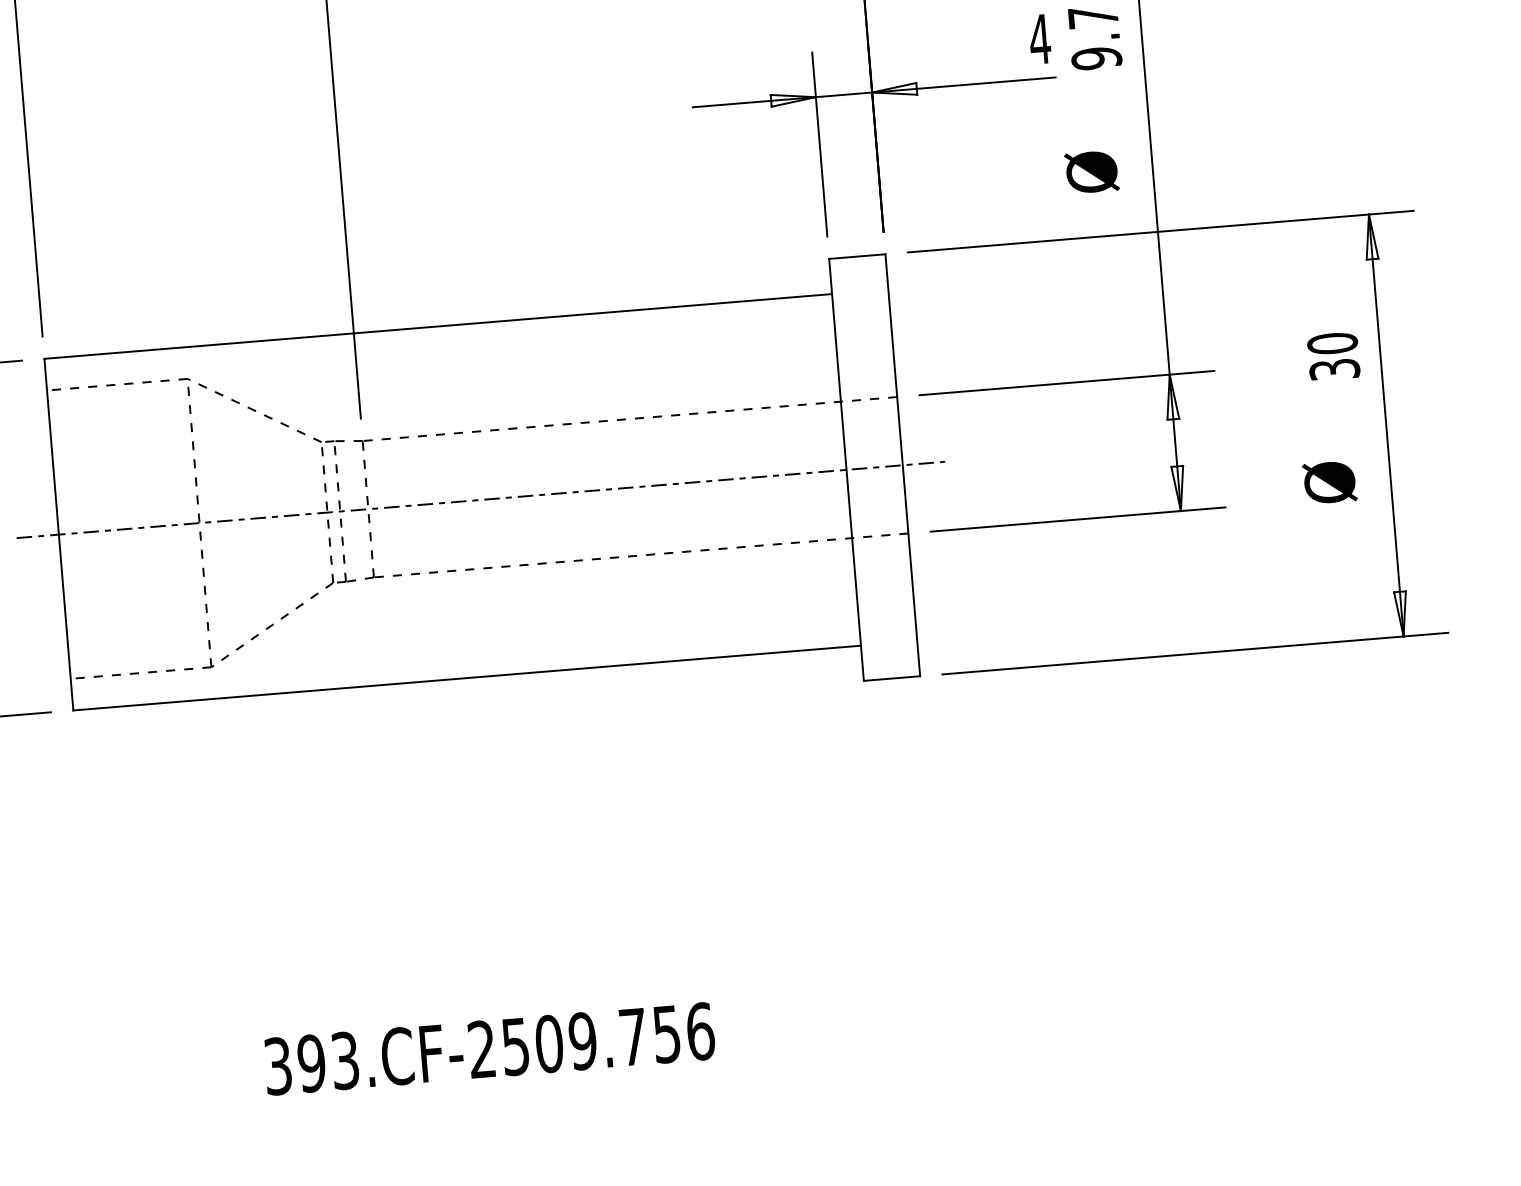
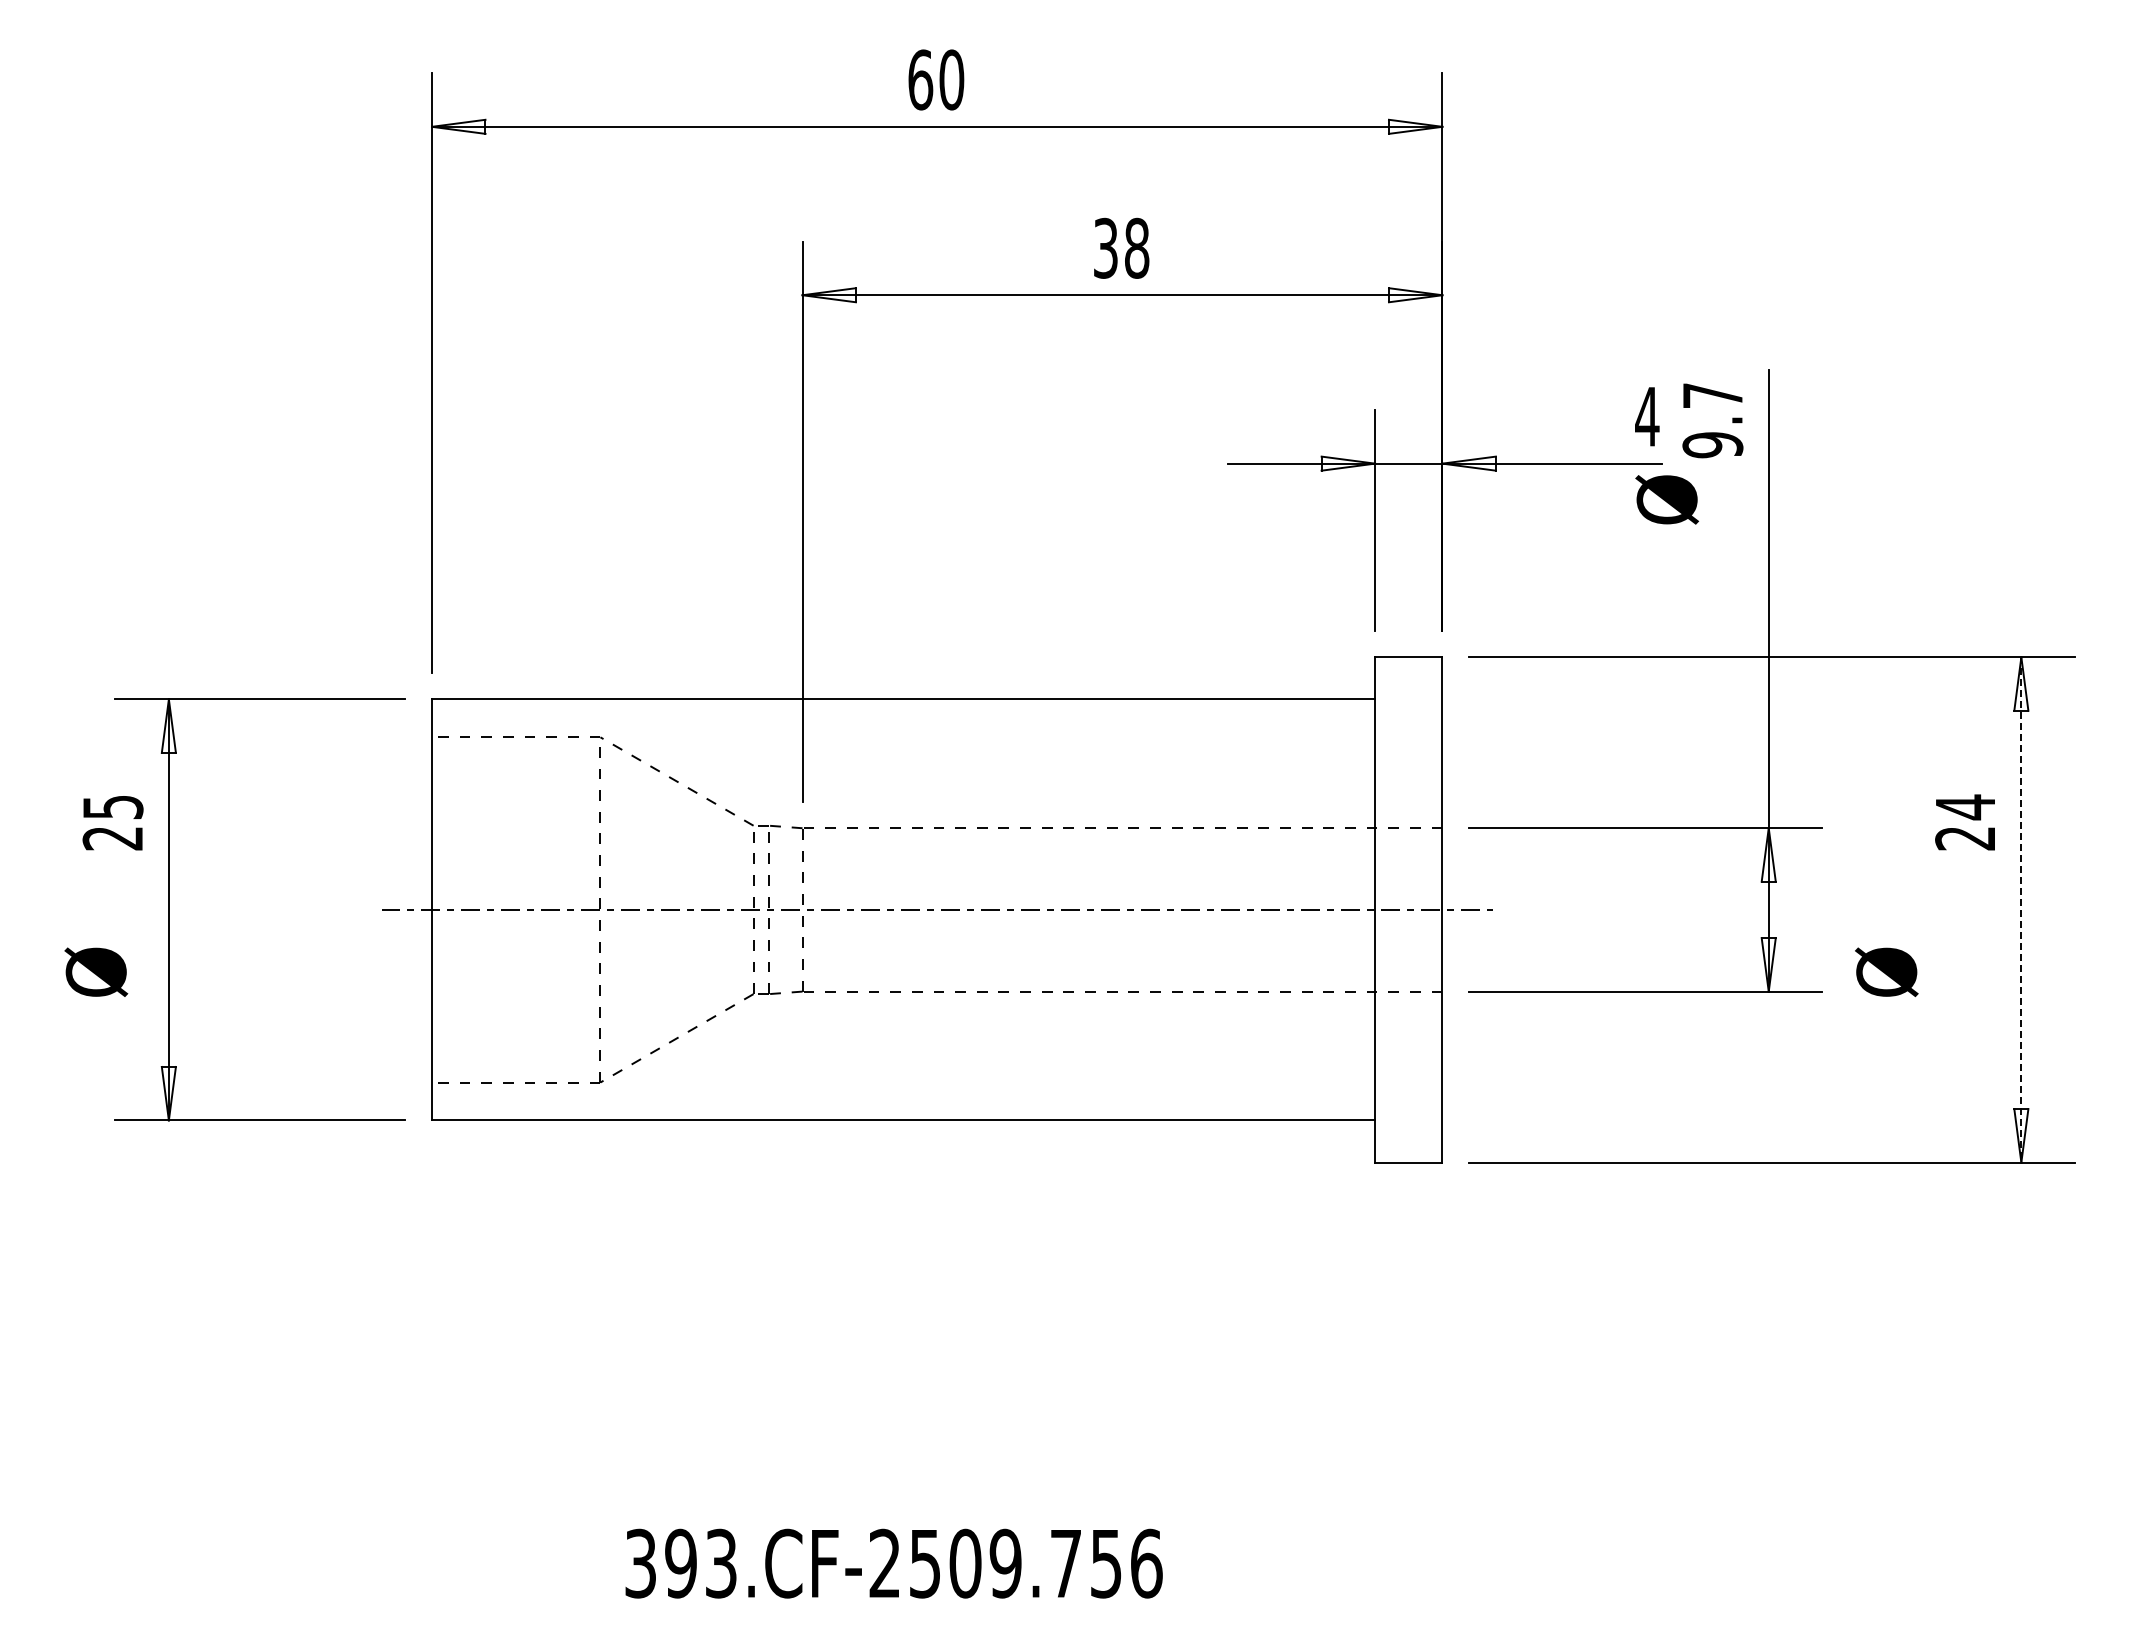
text: (1091, 171) -> (1666, 499), moved
text: (1333, 356) -> (1965, 822), 30 -> 24
line: (1386, 425) -> (2021, 909), solid -> dashed
text: (1329, 481) -> (1886, 971), moved

